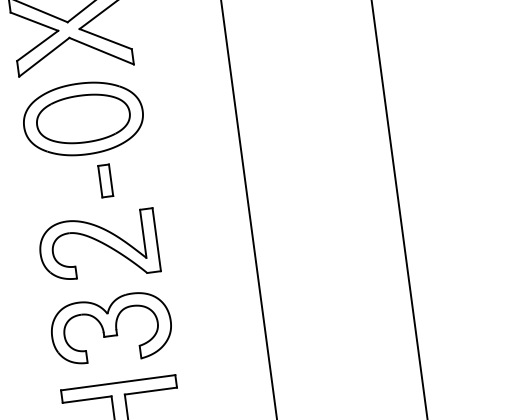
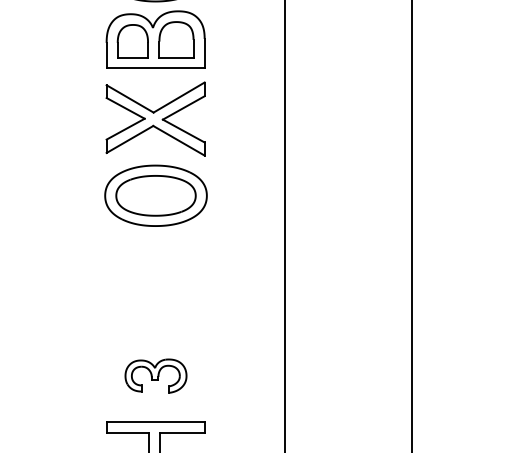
part: (105, 180) -> (167, 250), removed
part: (97, 247) -> (153, 305), removed
part: (110, 328) -> (155, 375), size x0.6

